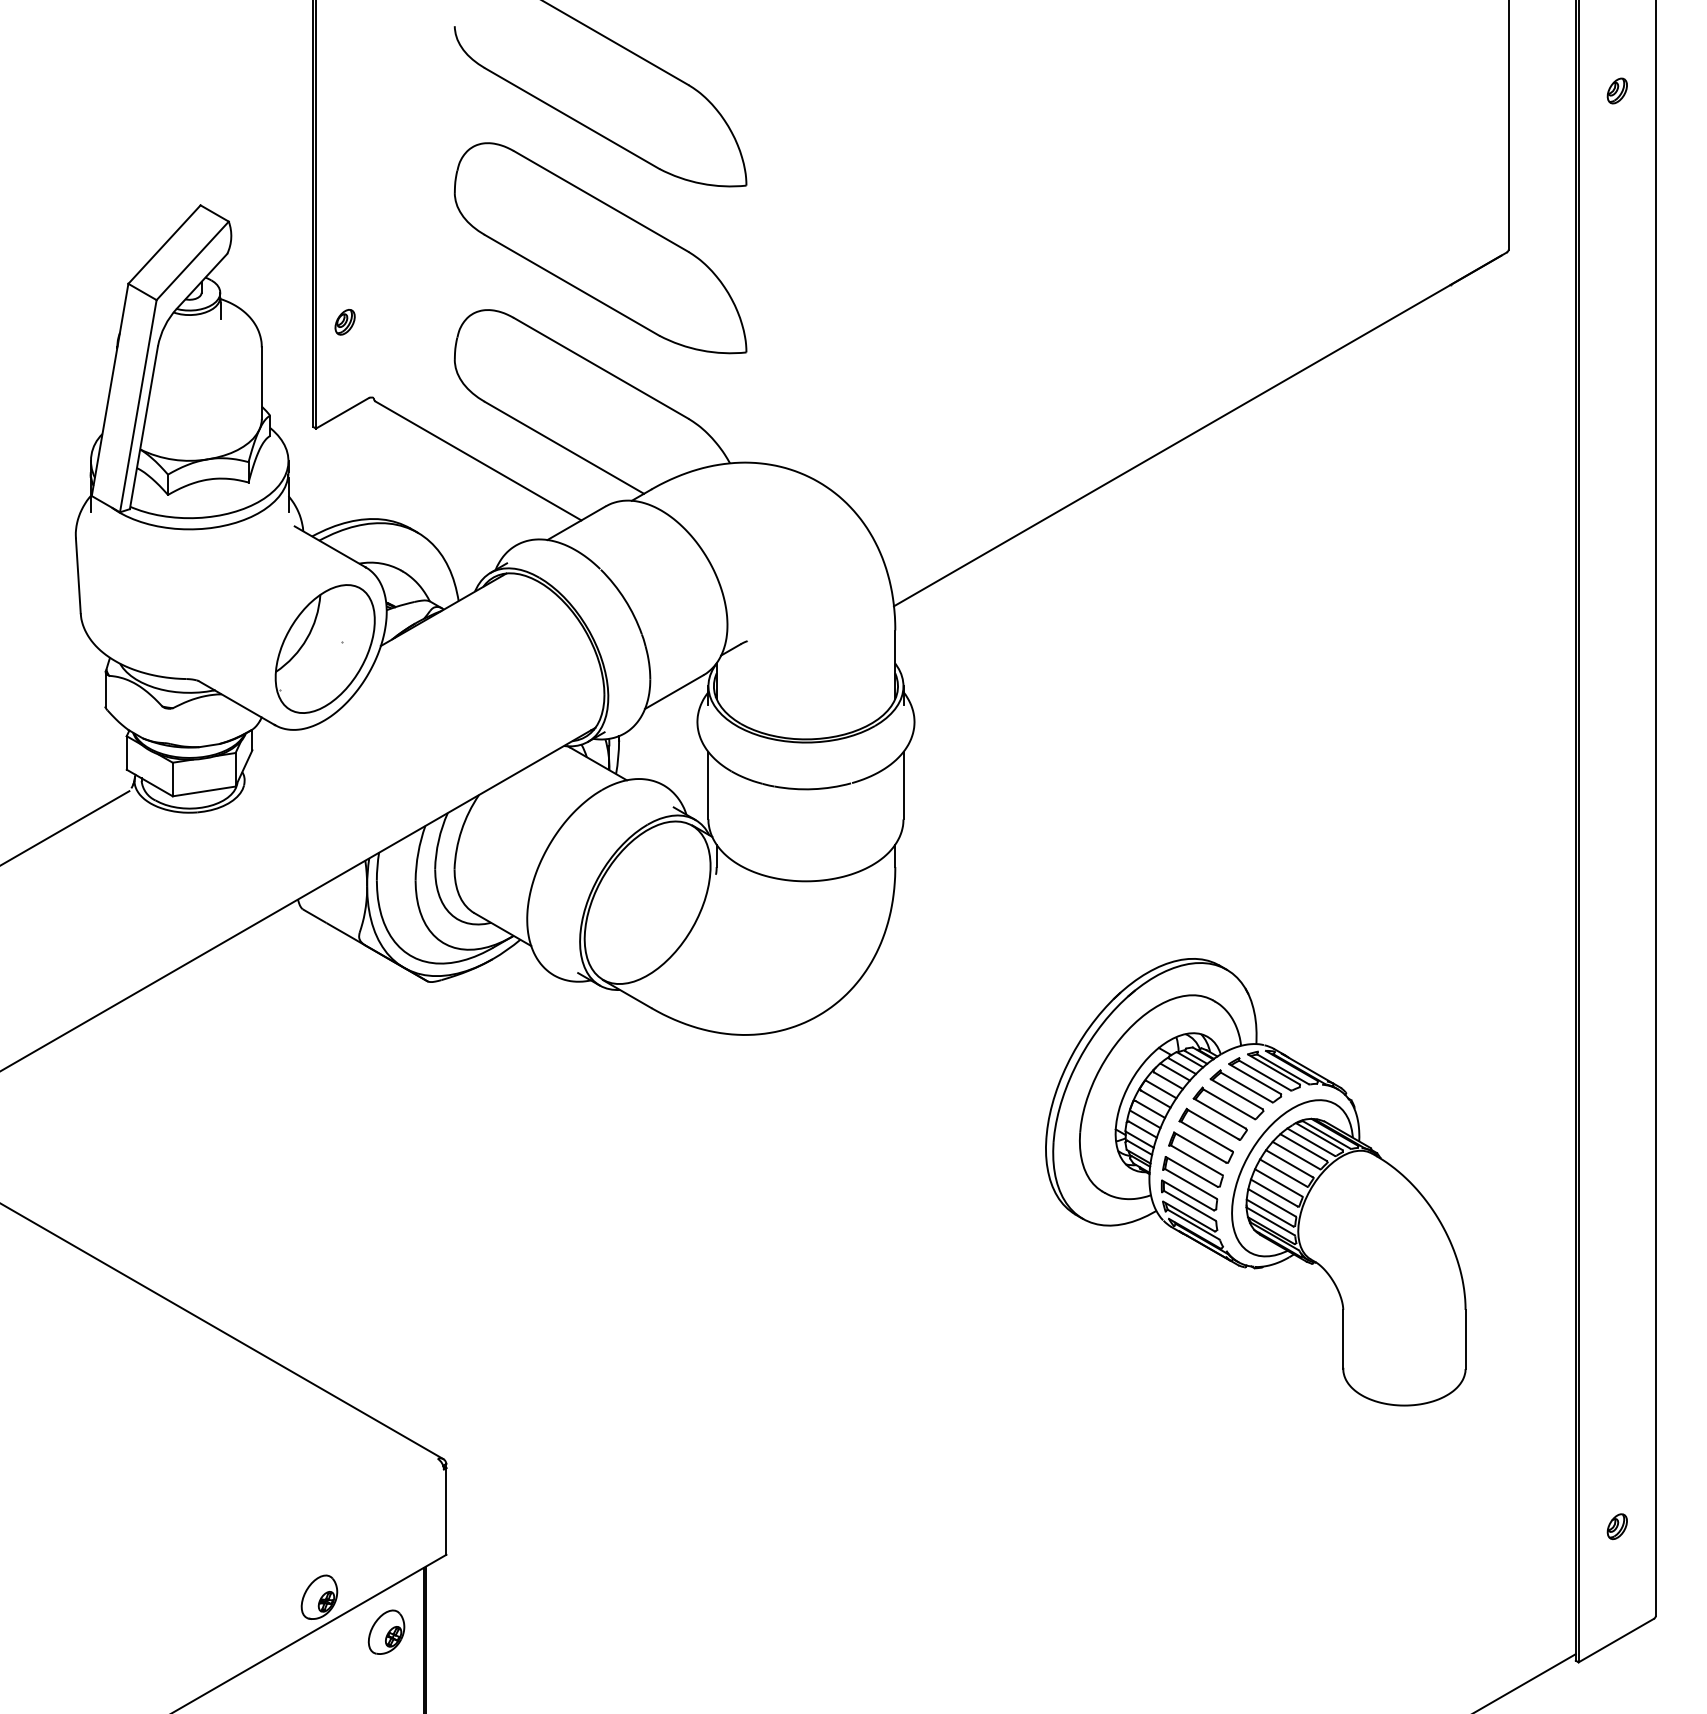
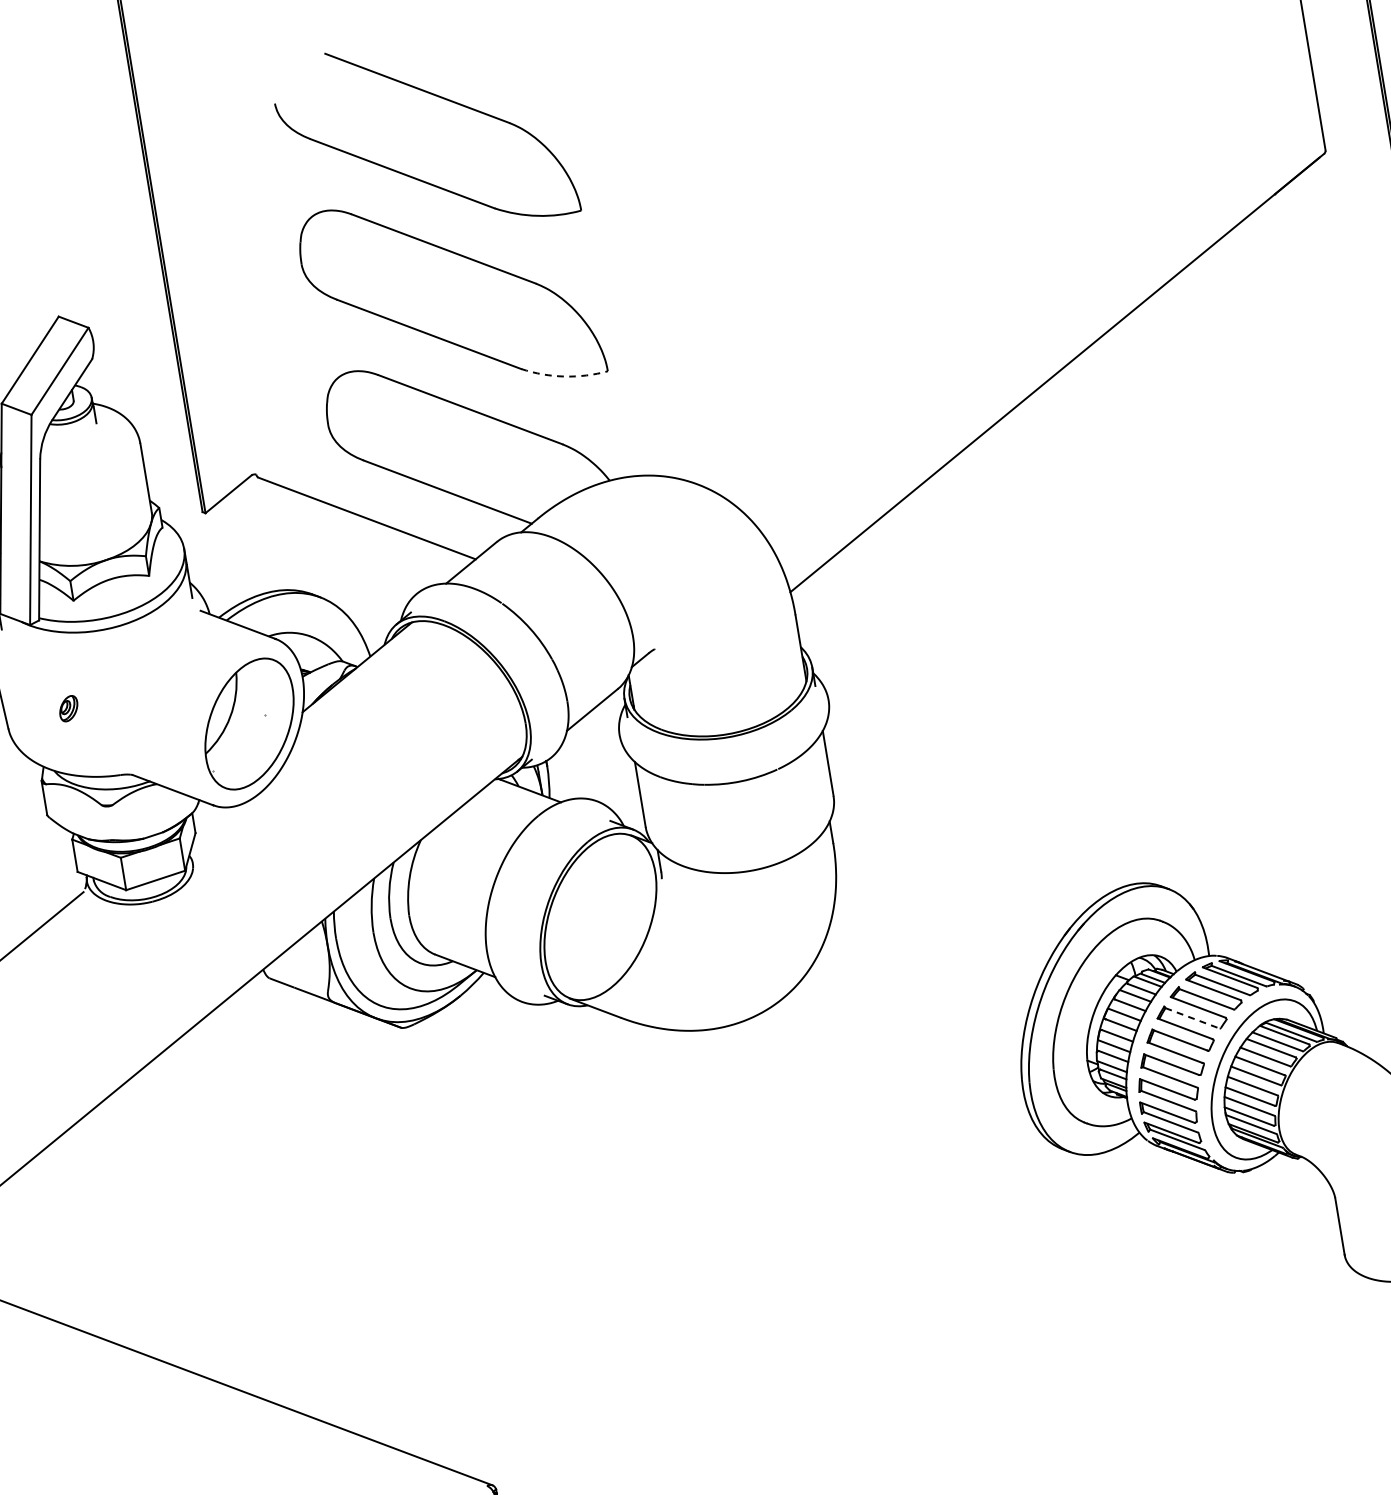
part: (344, 322) -> (68, 708), moved
arc: (701, 350) -> (564, 376), solid -> dashed
line: (1229, 1104) -> (1192, 1018), solid -> dashed

